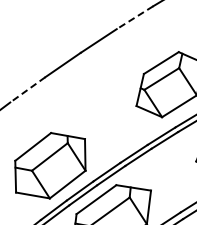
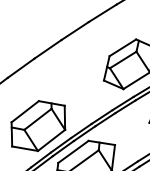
line: (134, 17) -> (102, 13), dashed -> solid
line: (27, 89) -> (20, 67), dashed -> solid

